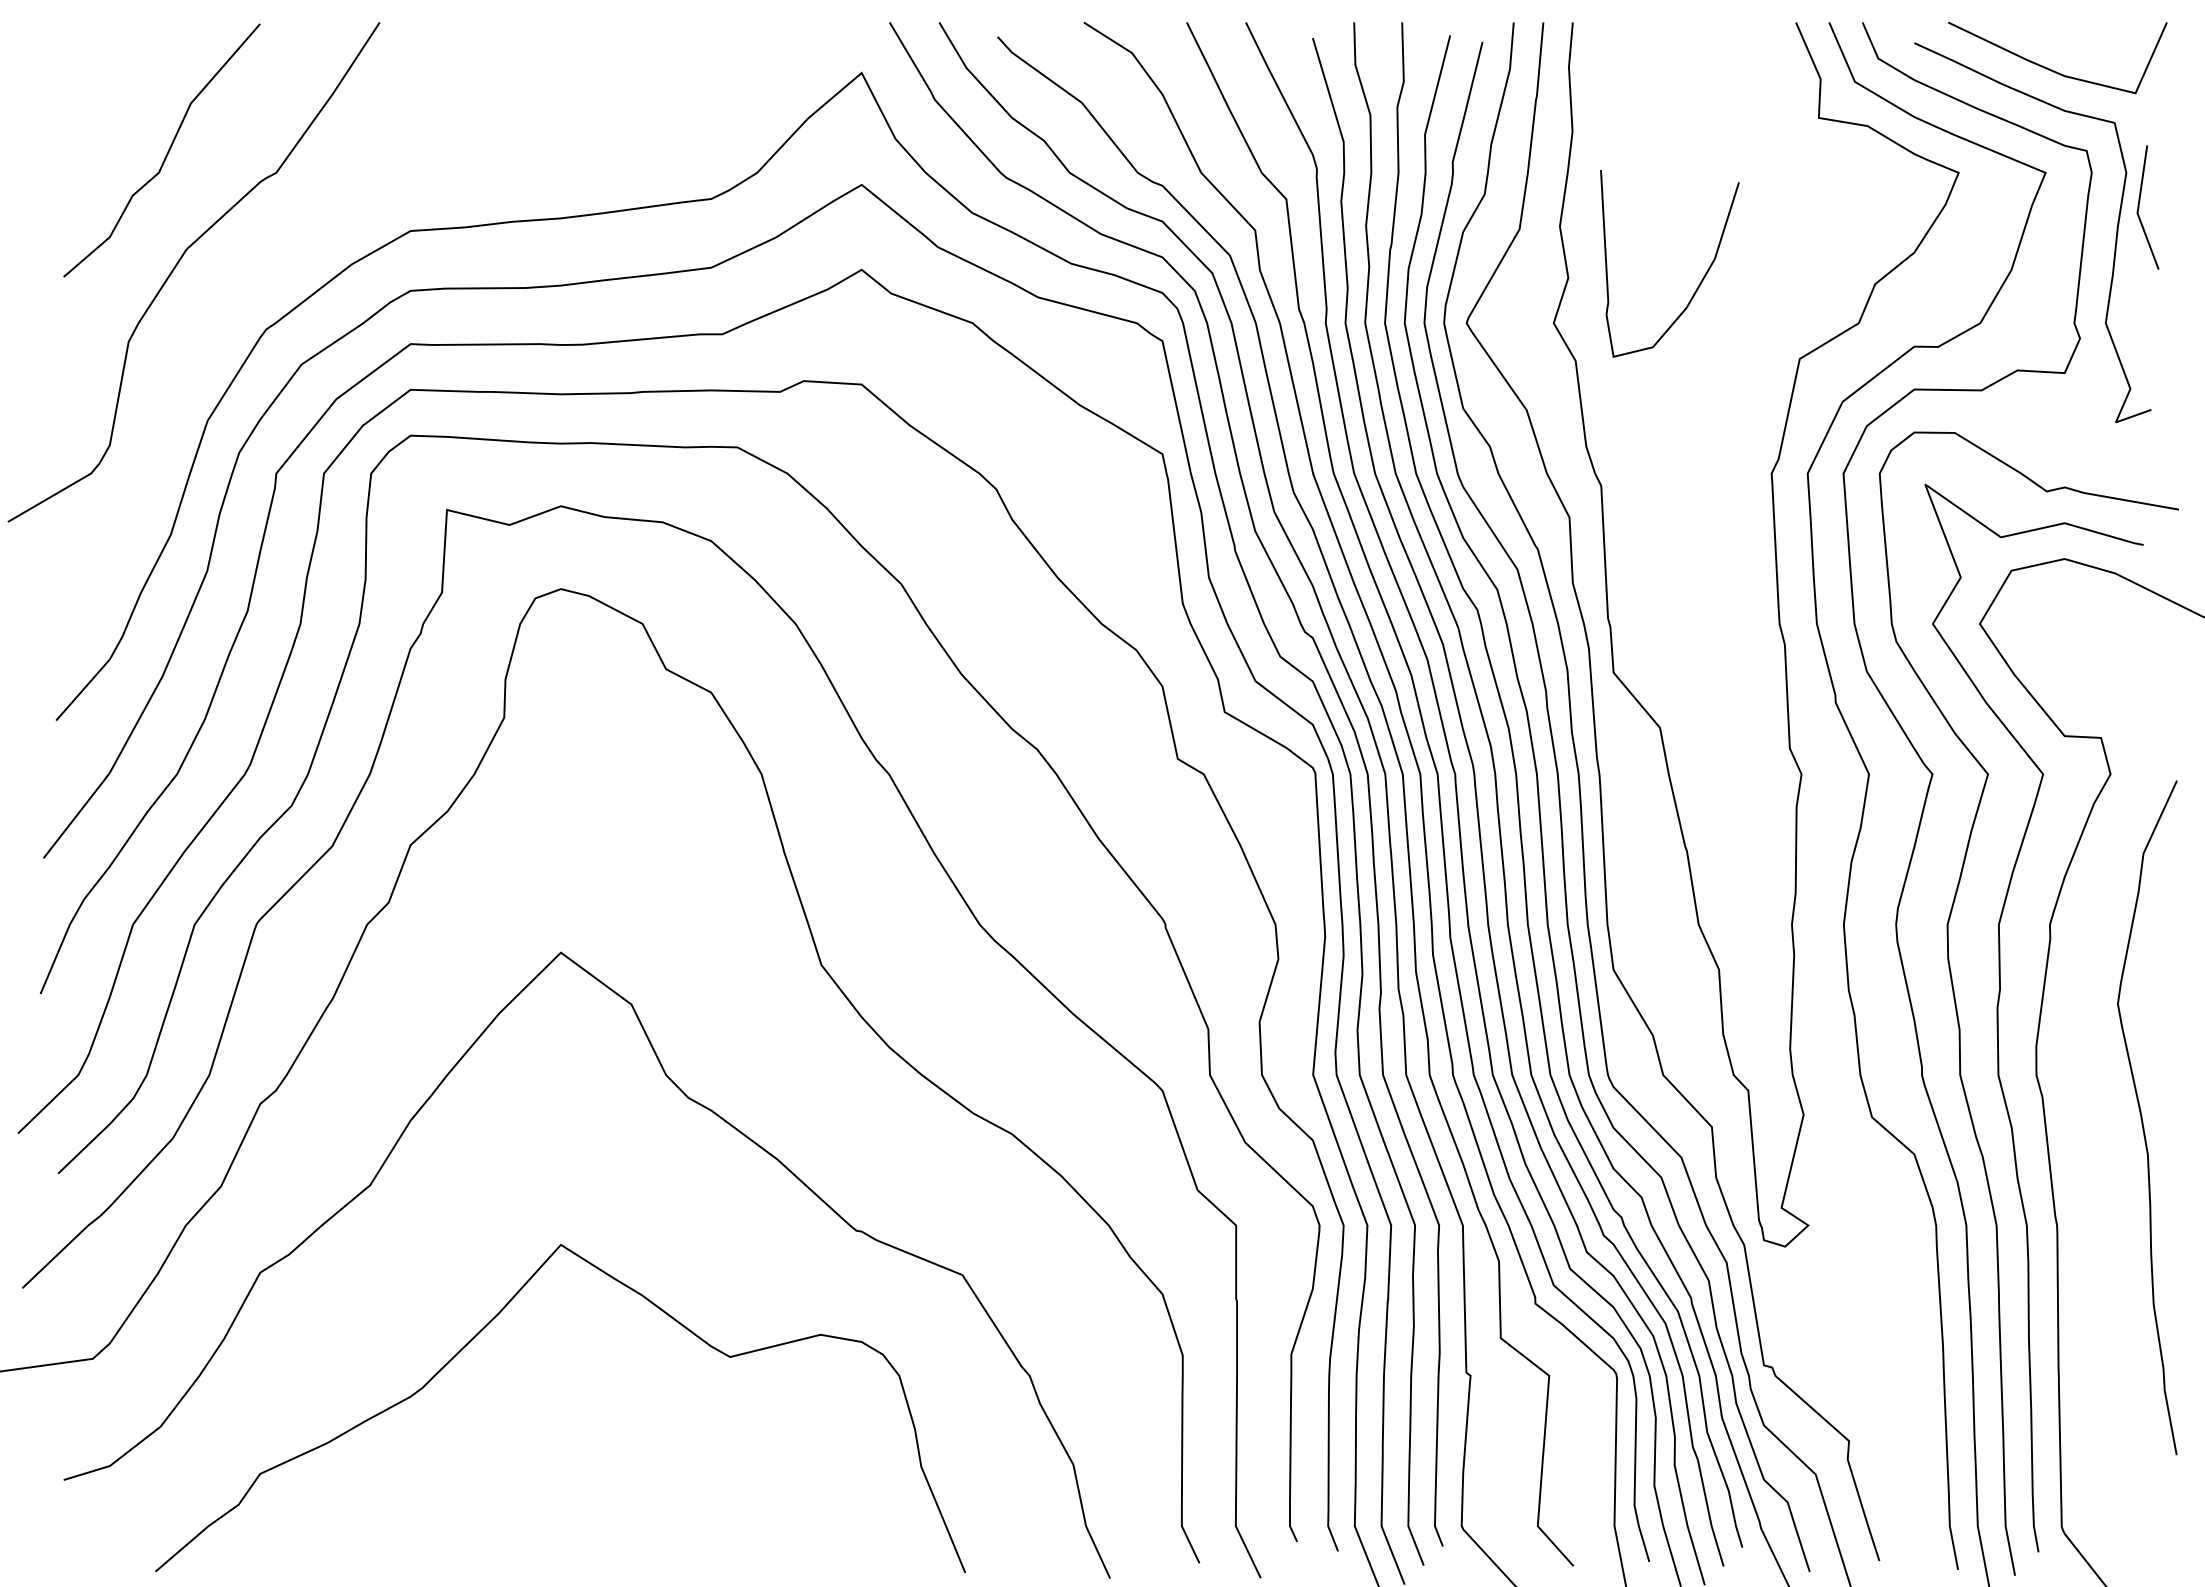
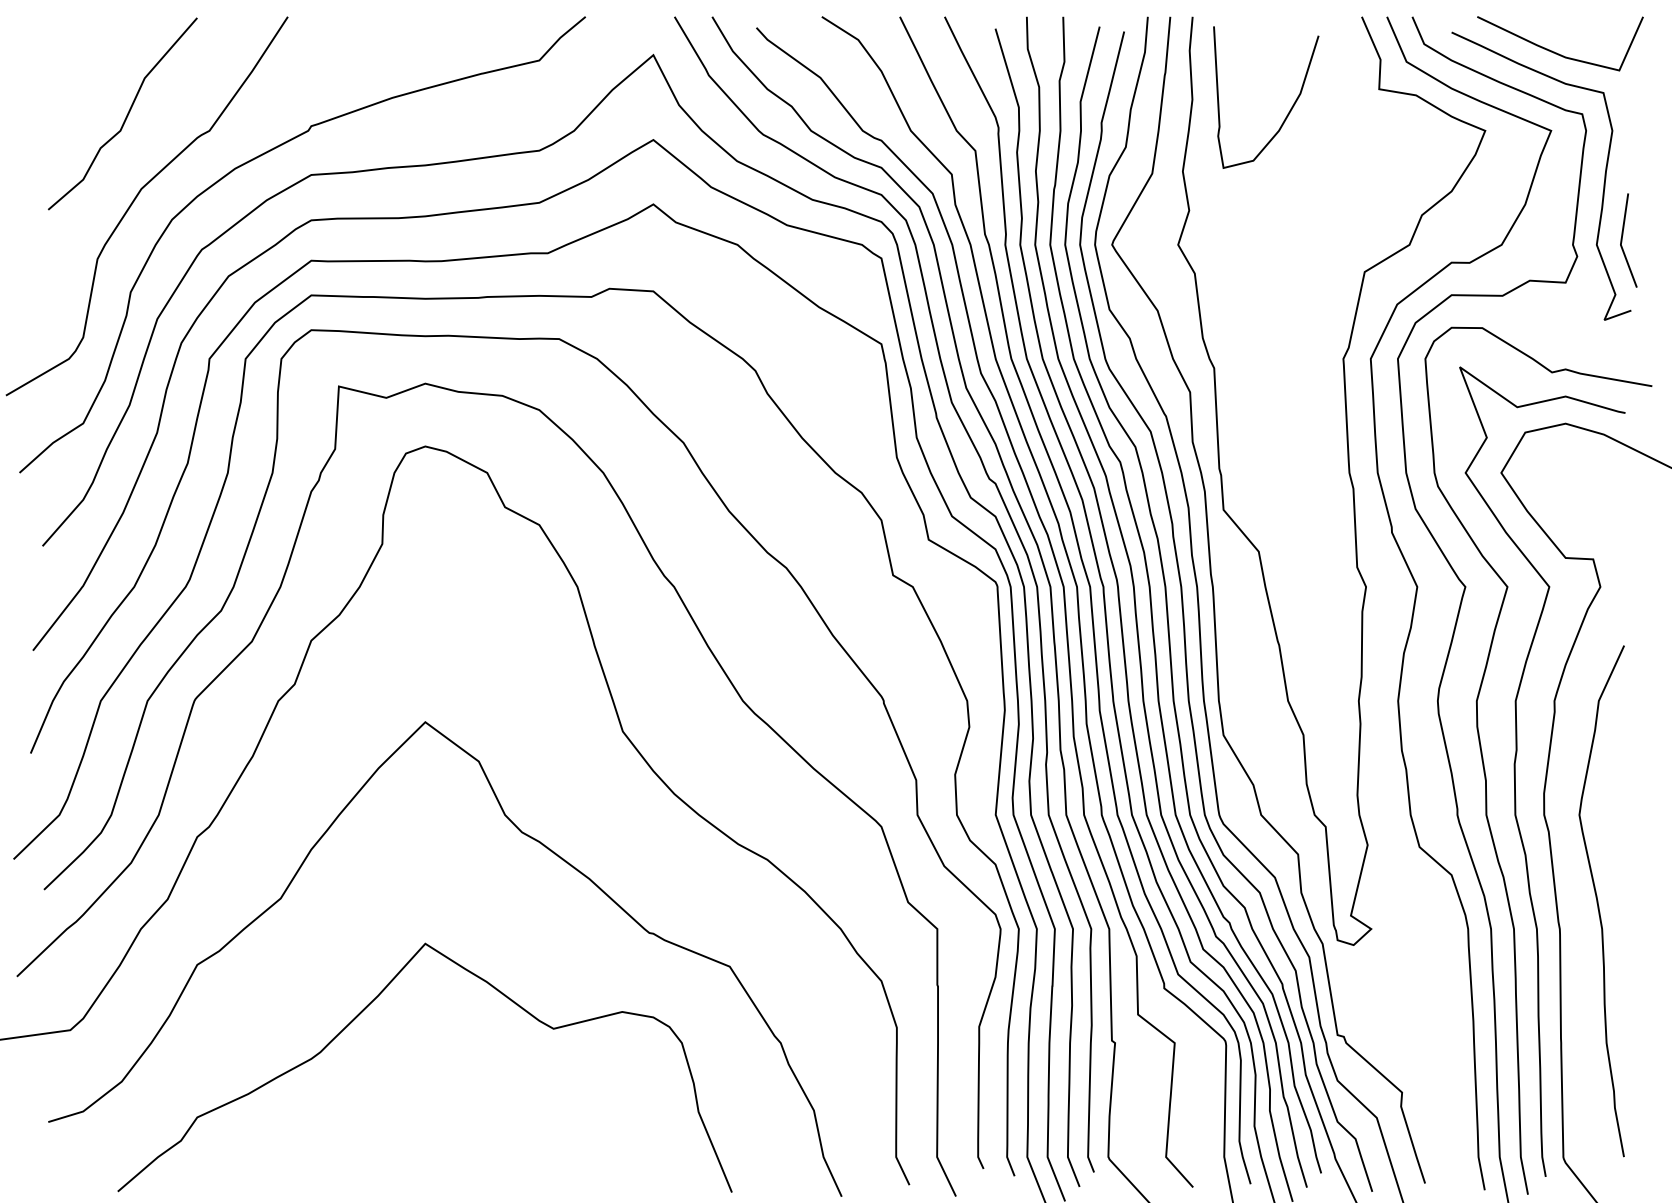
line: (2139, 207) -> (1622, 240), moved
curve: (340, 208) -> (258, 157), added
curve: (1700, 281) -> (1289, 110), moved
curve: (2142, 1117) -> (1598, 901), moved

